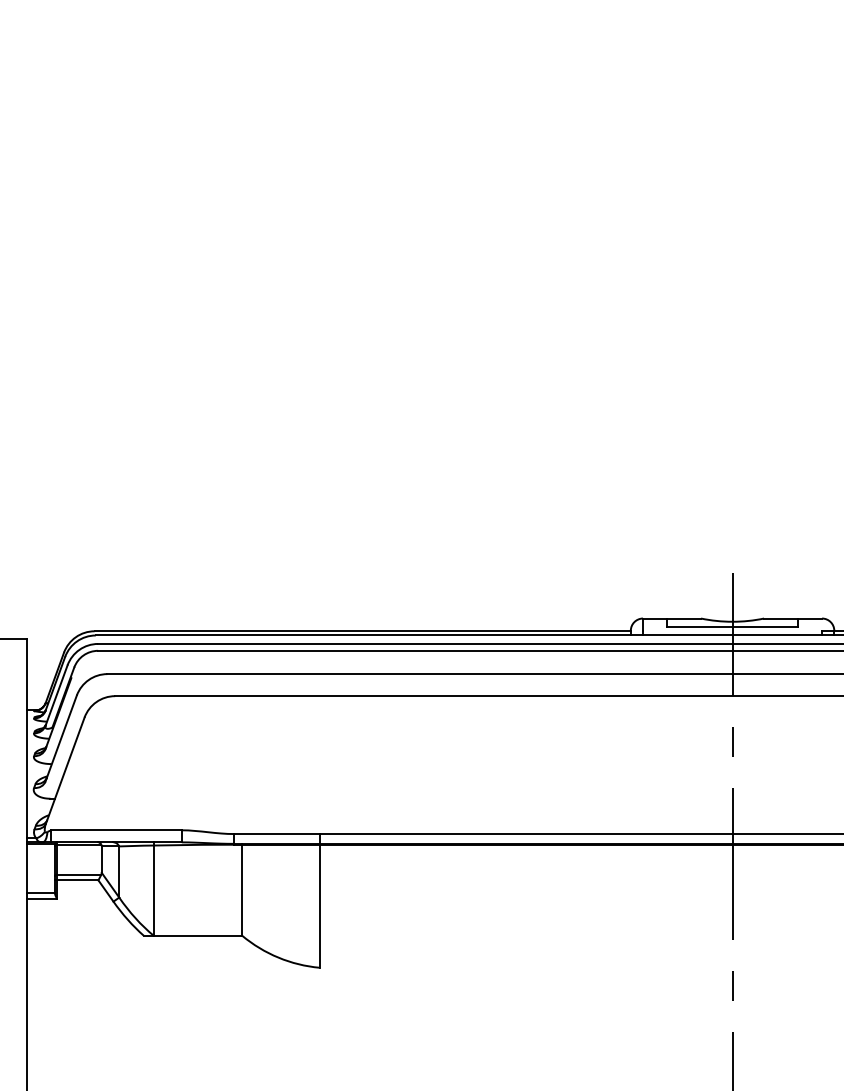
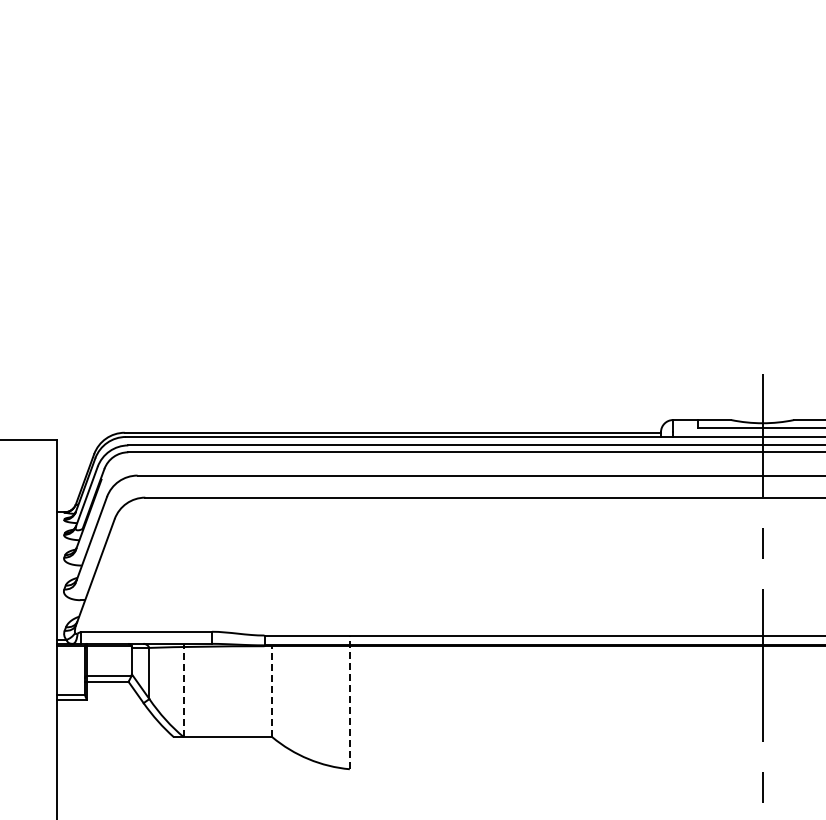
line: (153, 889) -> (183, 690), solid -> dashed
line: (242, 889) -> (272, 690), solid -> dashed
line: (319, 900) -> (349, 701), solid -> dashed

